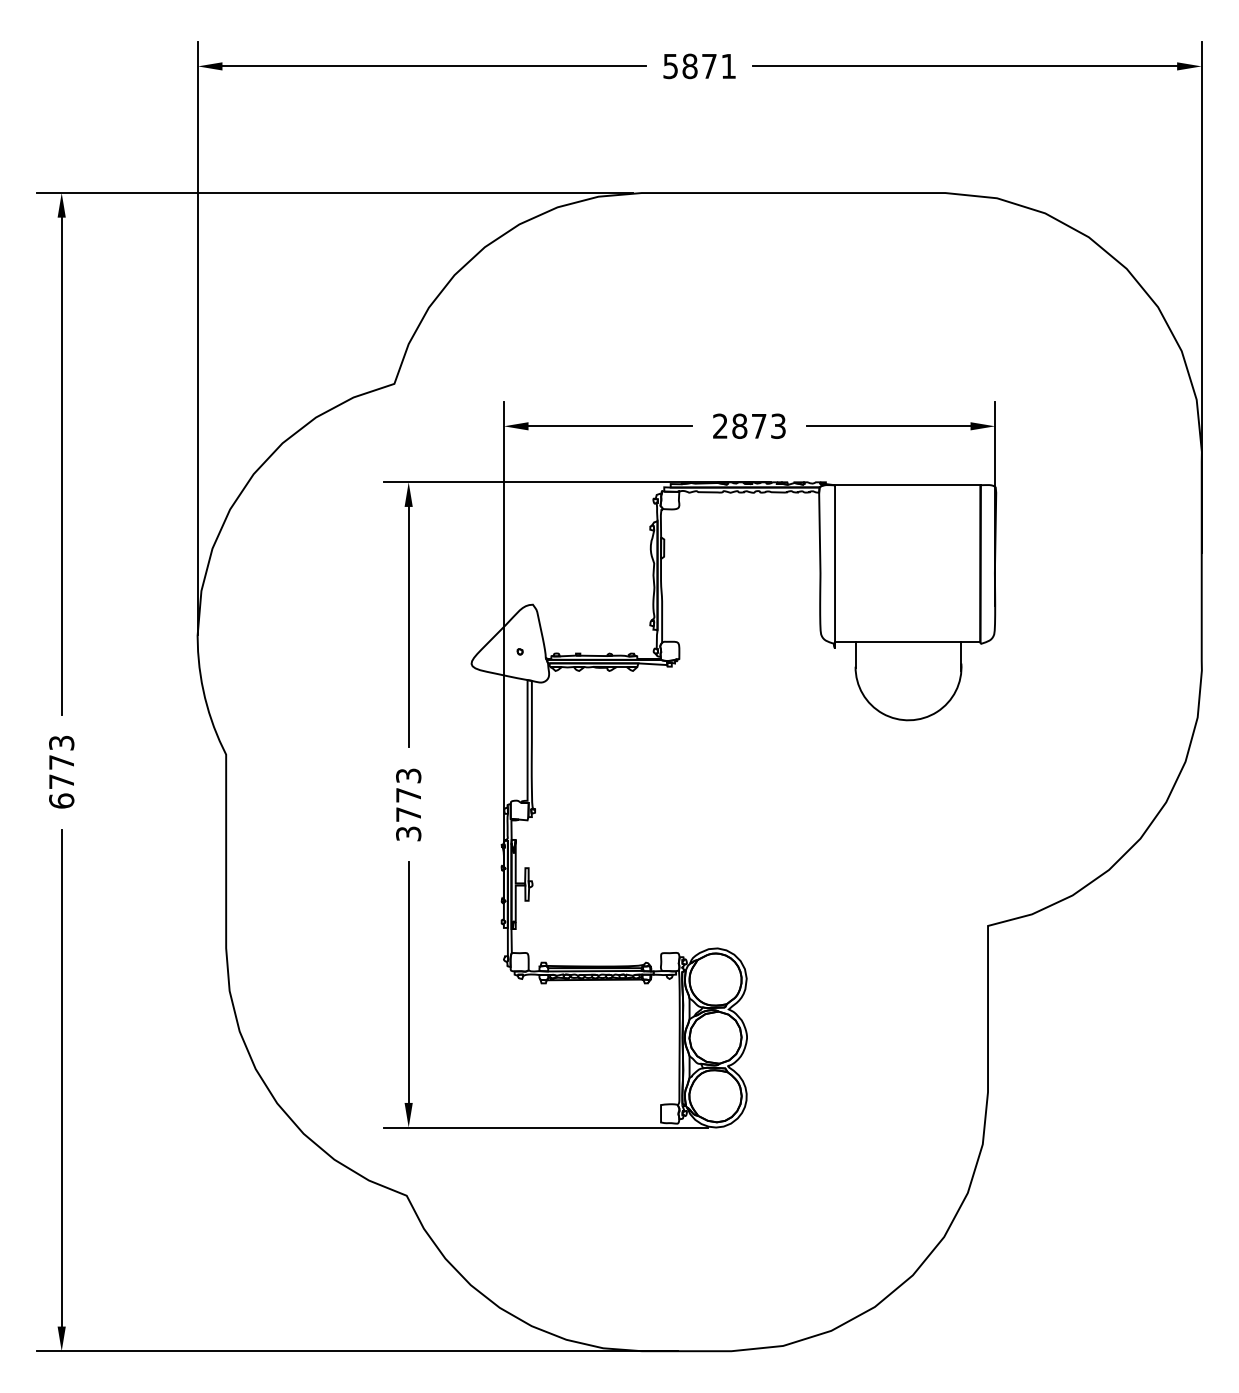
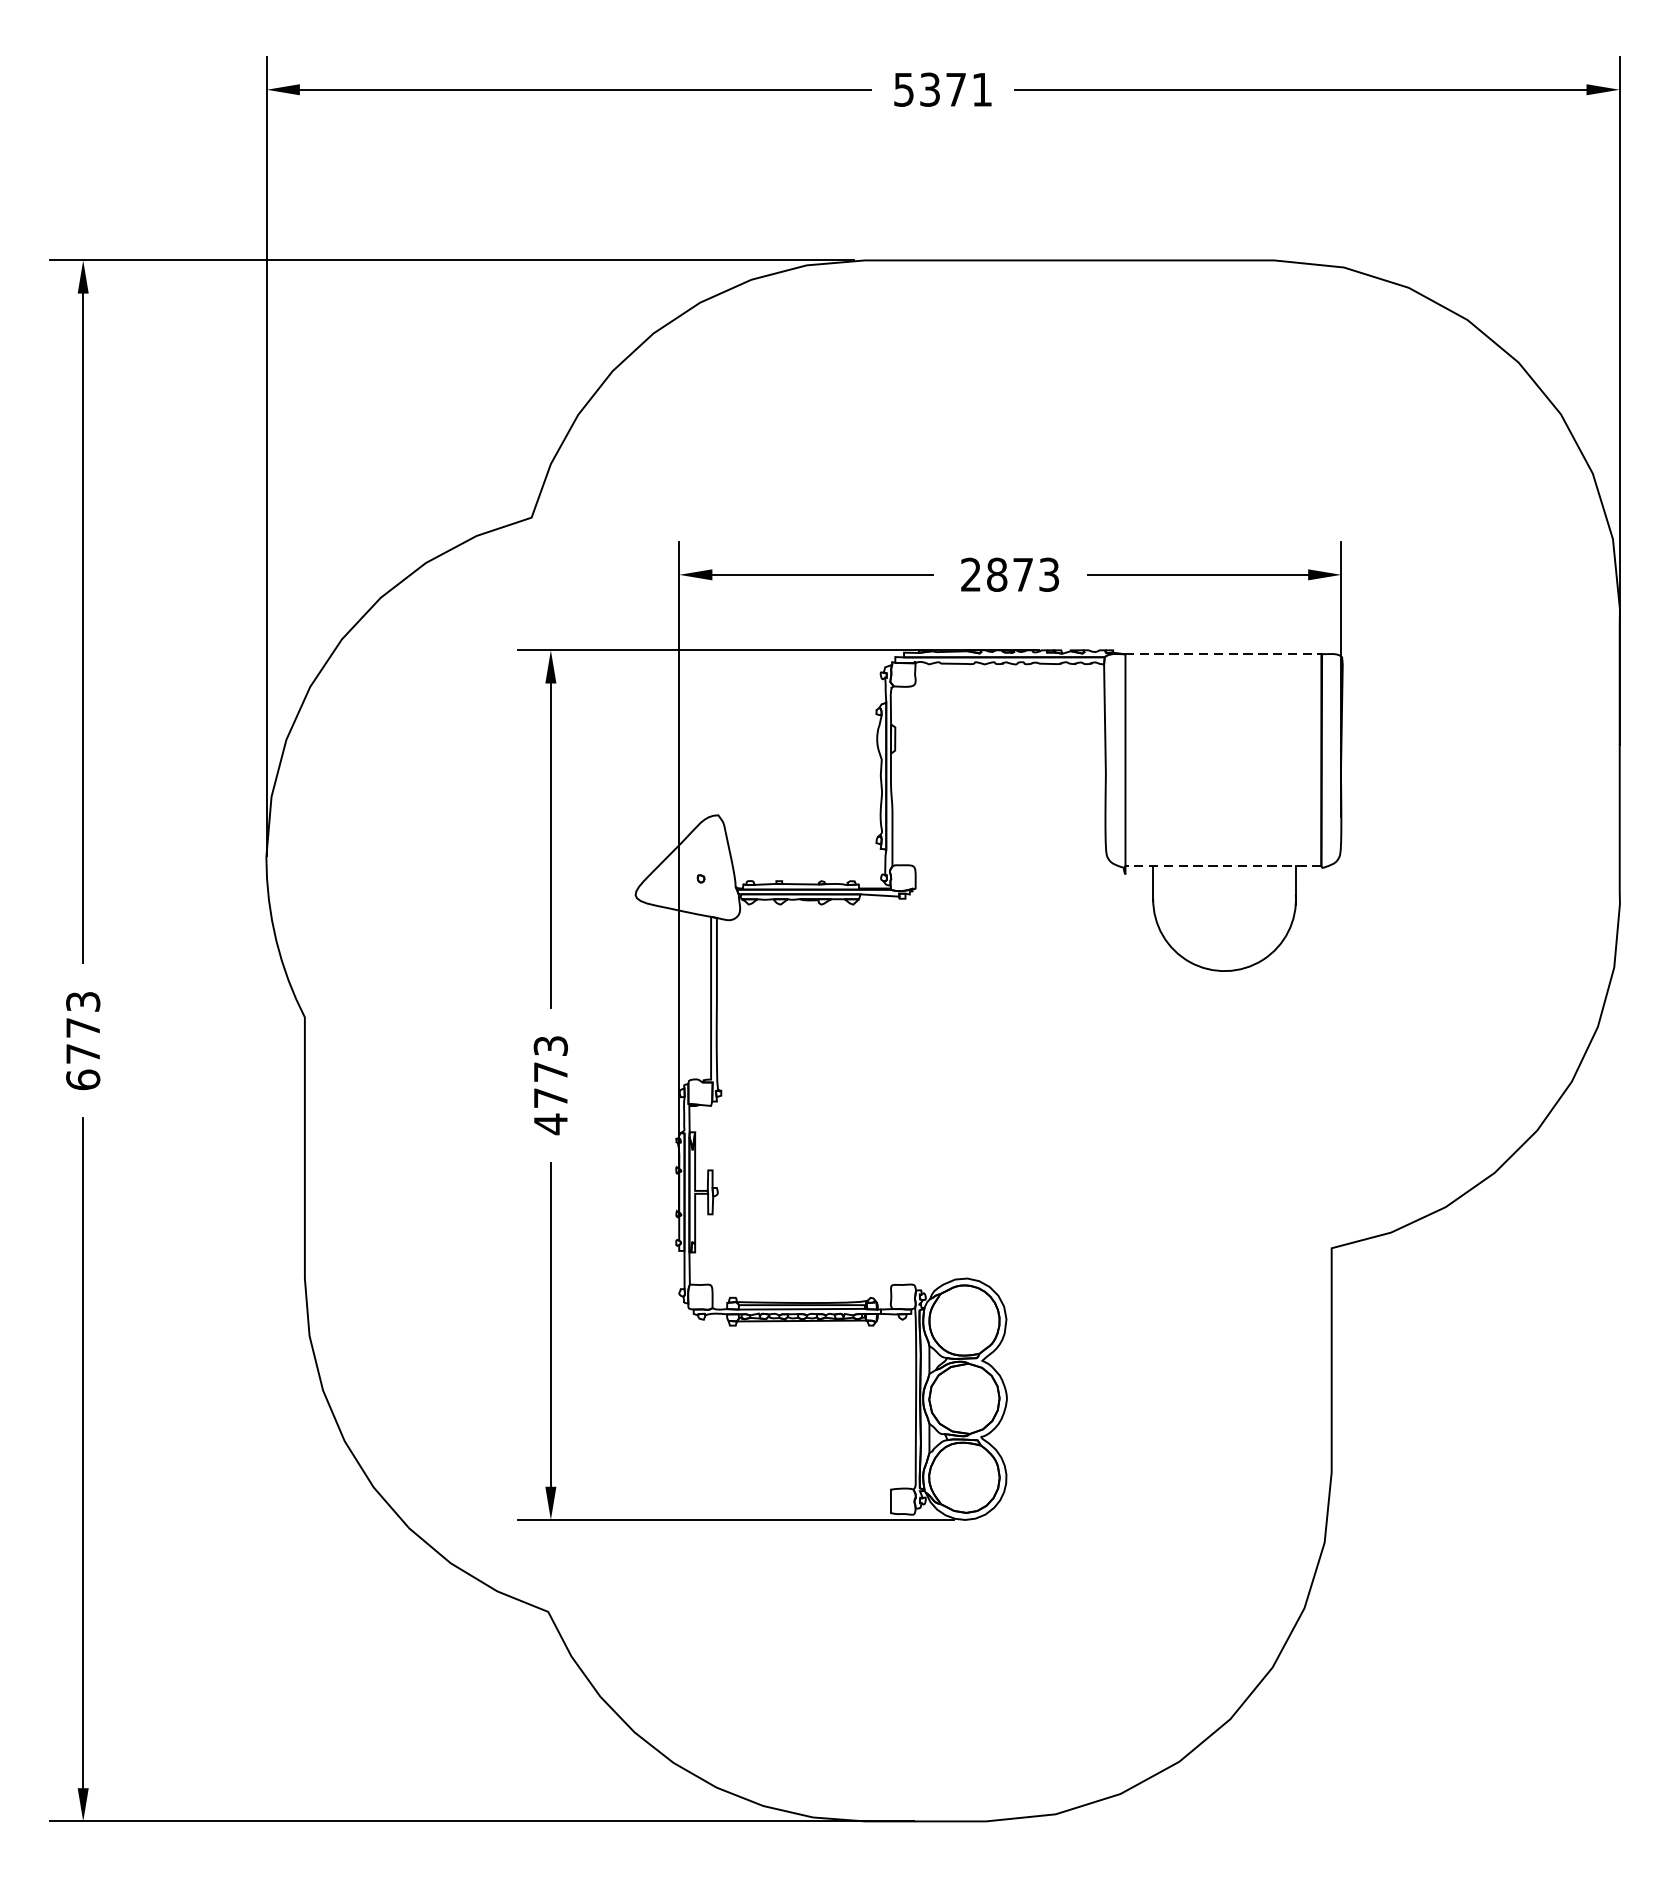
text: (689, 66) -> (929, 89), 5871 -> 5371
line: (908, 485) -> (1224, 654), solid -> dashed
line: (907, 642) -> (1223, 866), solid -> dashed
text: (408, 834) -> (550, 1124), 3773 -> 4773

